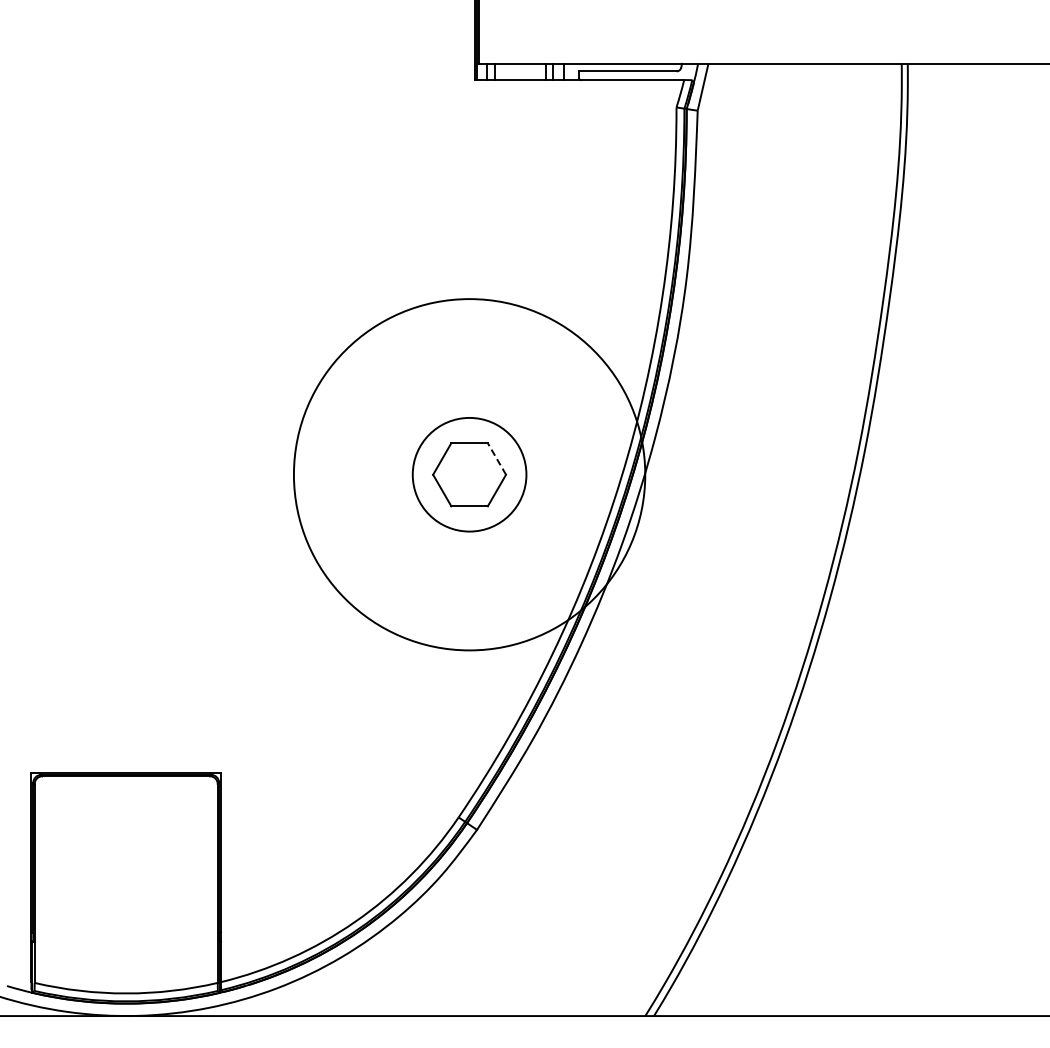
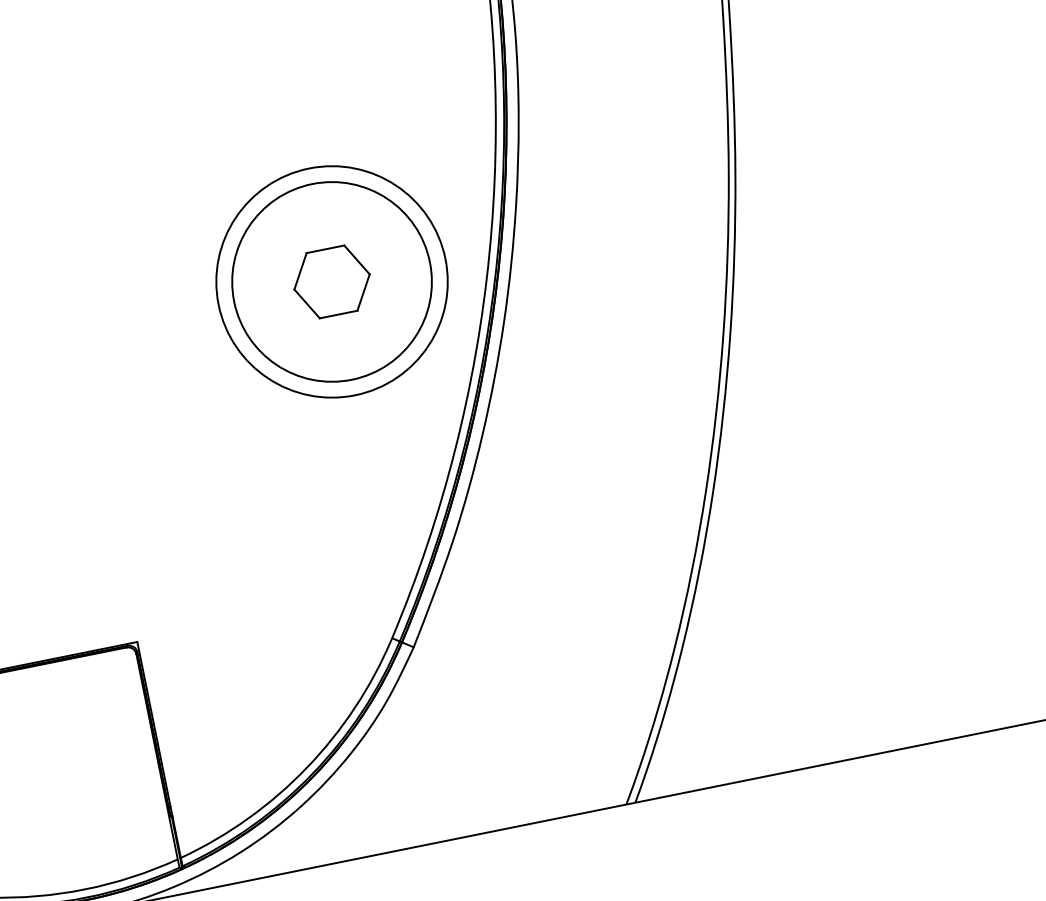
line: (496, 458) -> (356, 259), dashed -> solid
circle: (469, 474) -> (331, 281), size x0.62
circle: (469, 474) -> (331, 281), size x1.67

